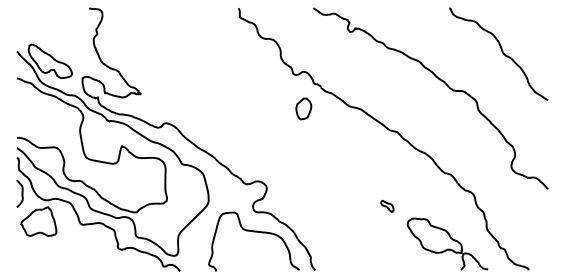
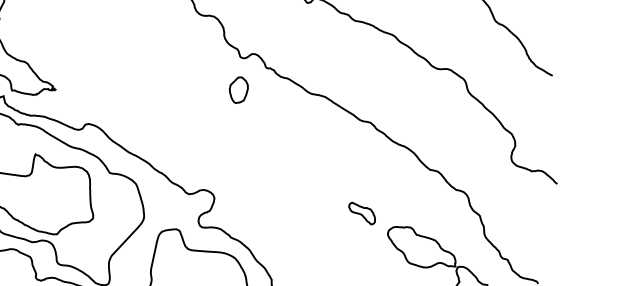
part: (303, 108) -> (238, 89), moved
part: (387, 206) -> (362, 213), size x1.67

